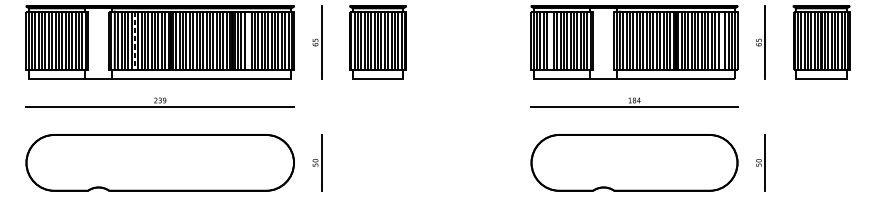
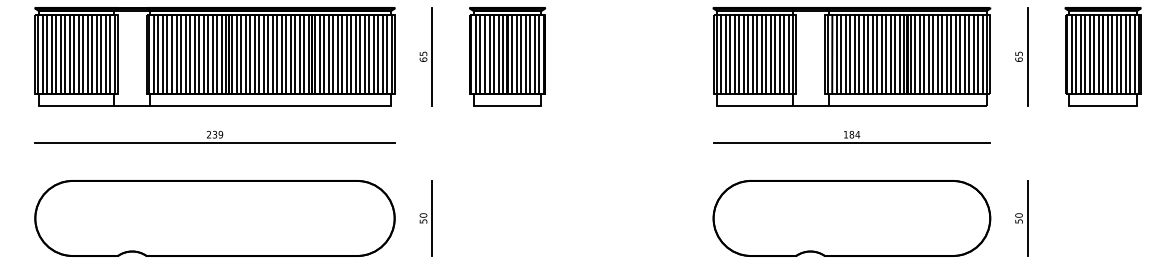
line: (248, 40) -> (333, 54), added
line: (550, 40) -> (739, 54), added
line: (722, 40) -> (969, 54), added
line: (135, 41) -> (181, 55), dashed -> solid

